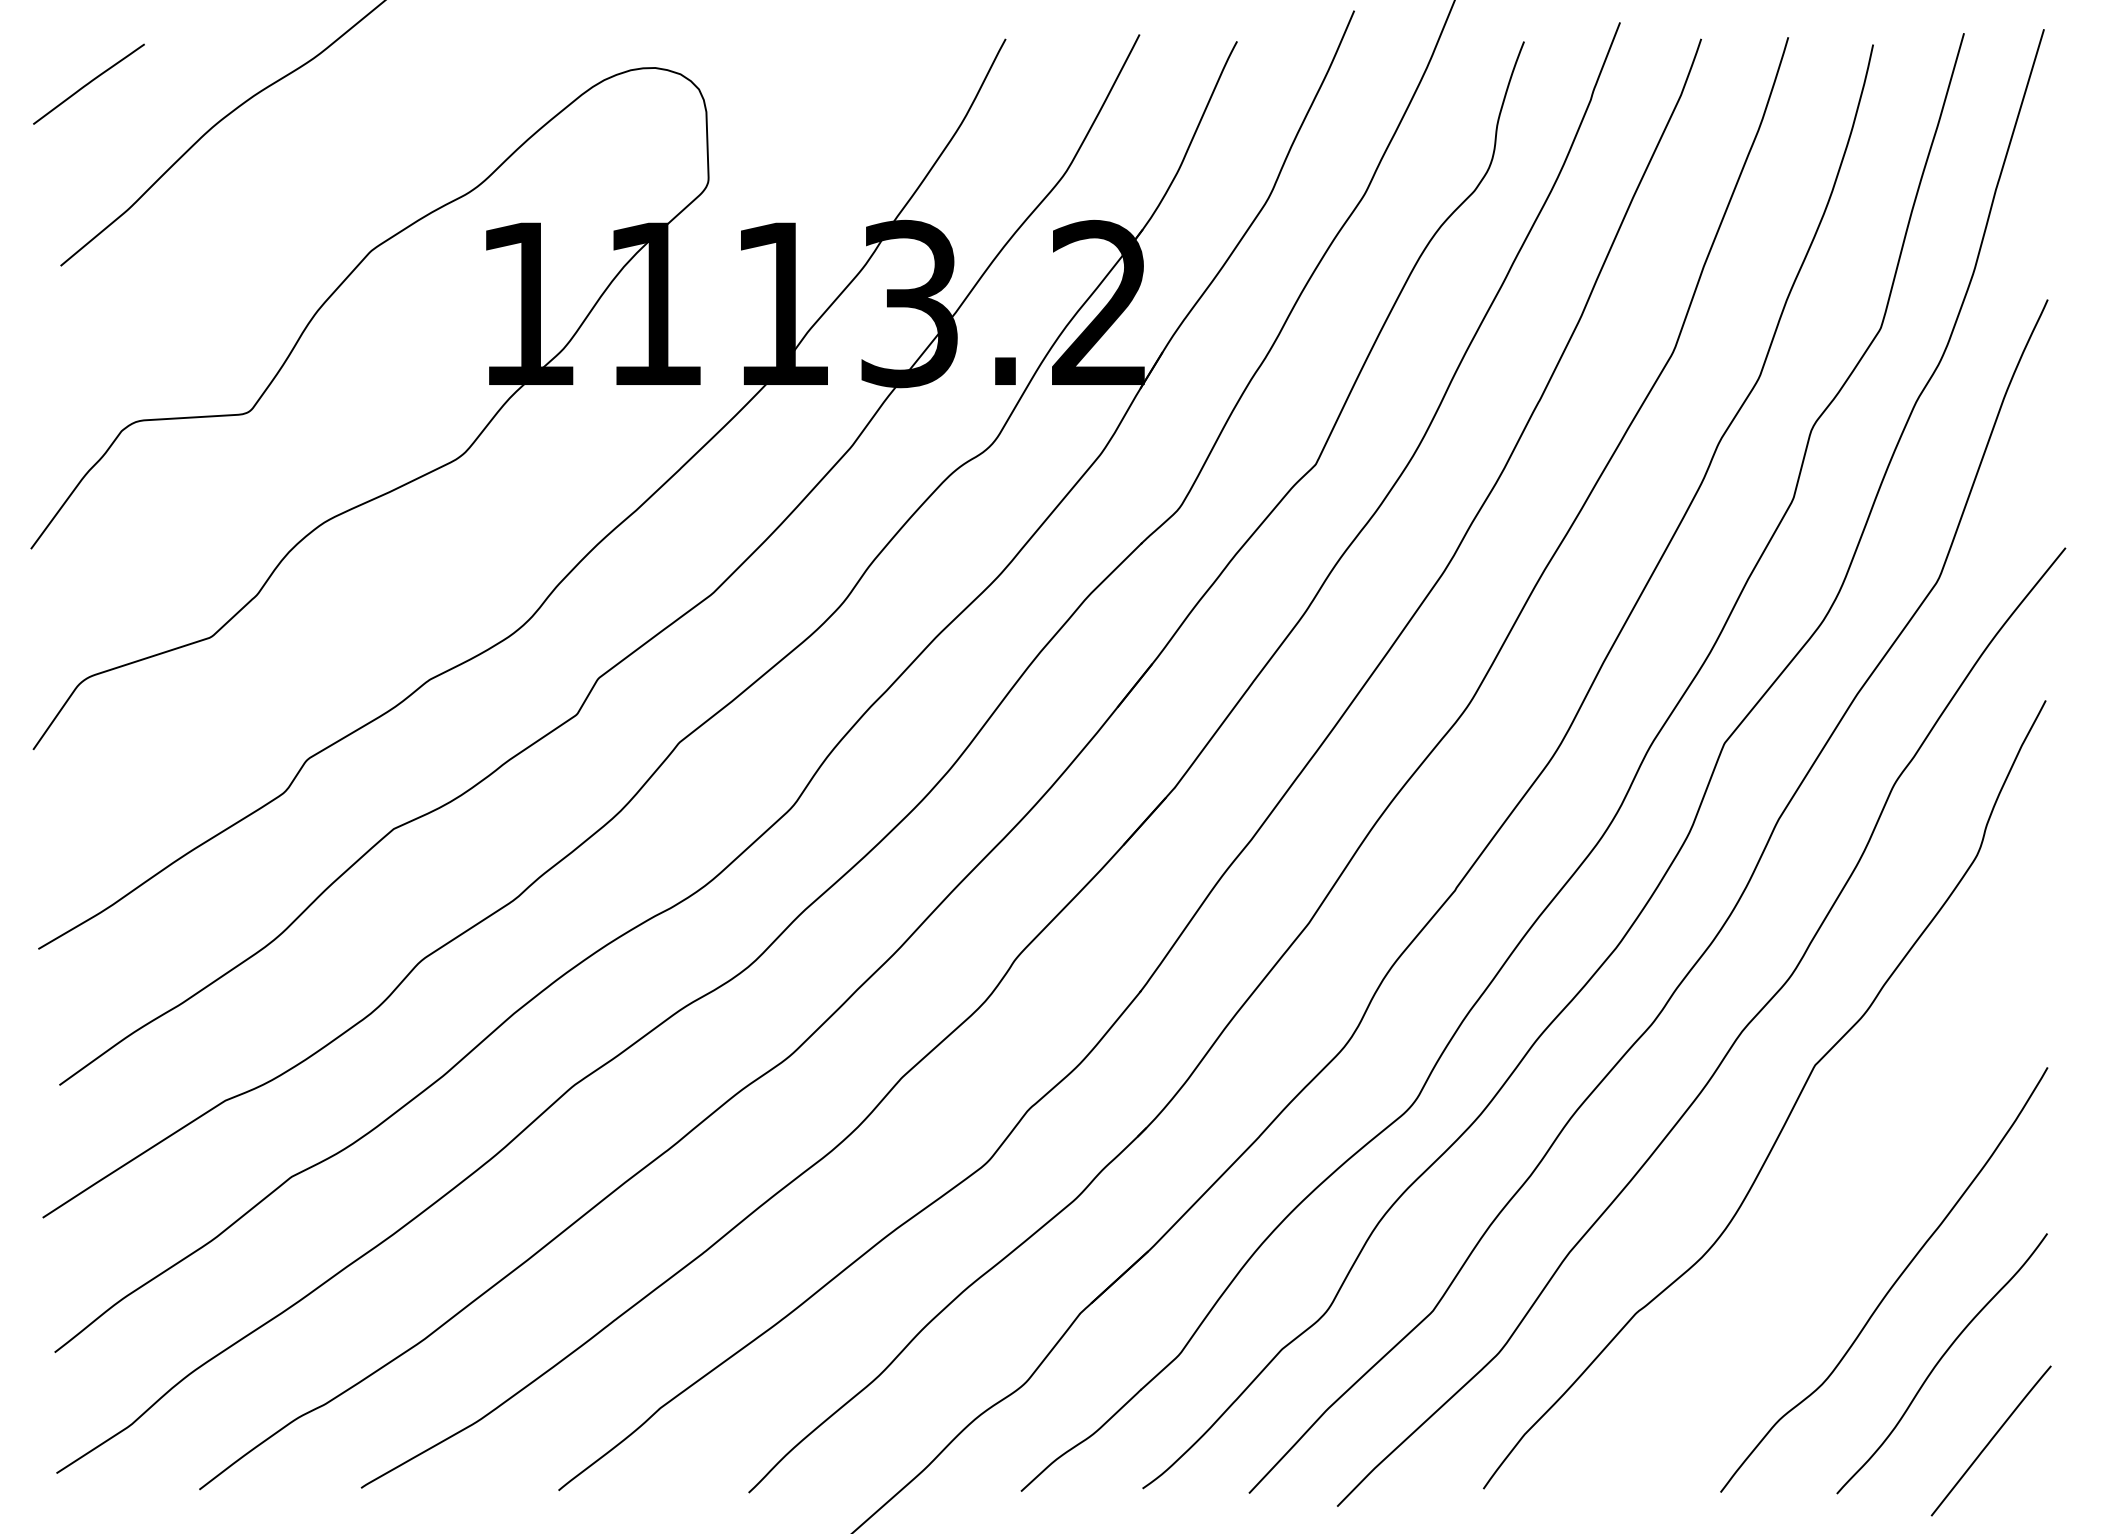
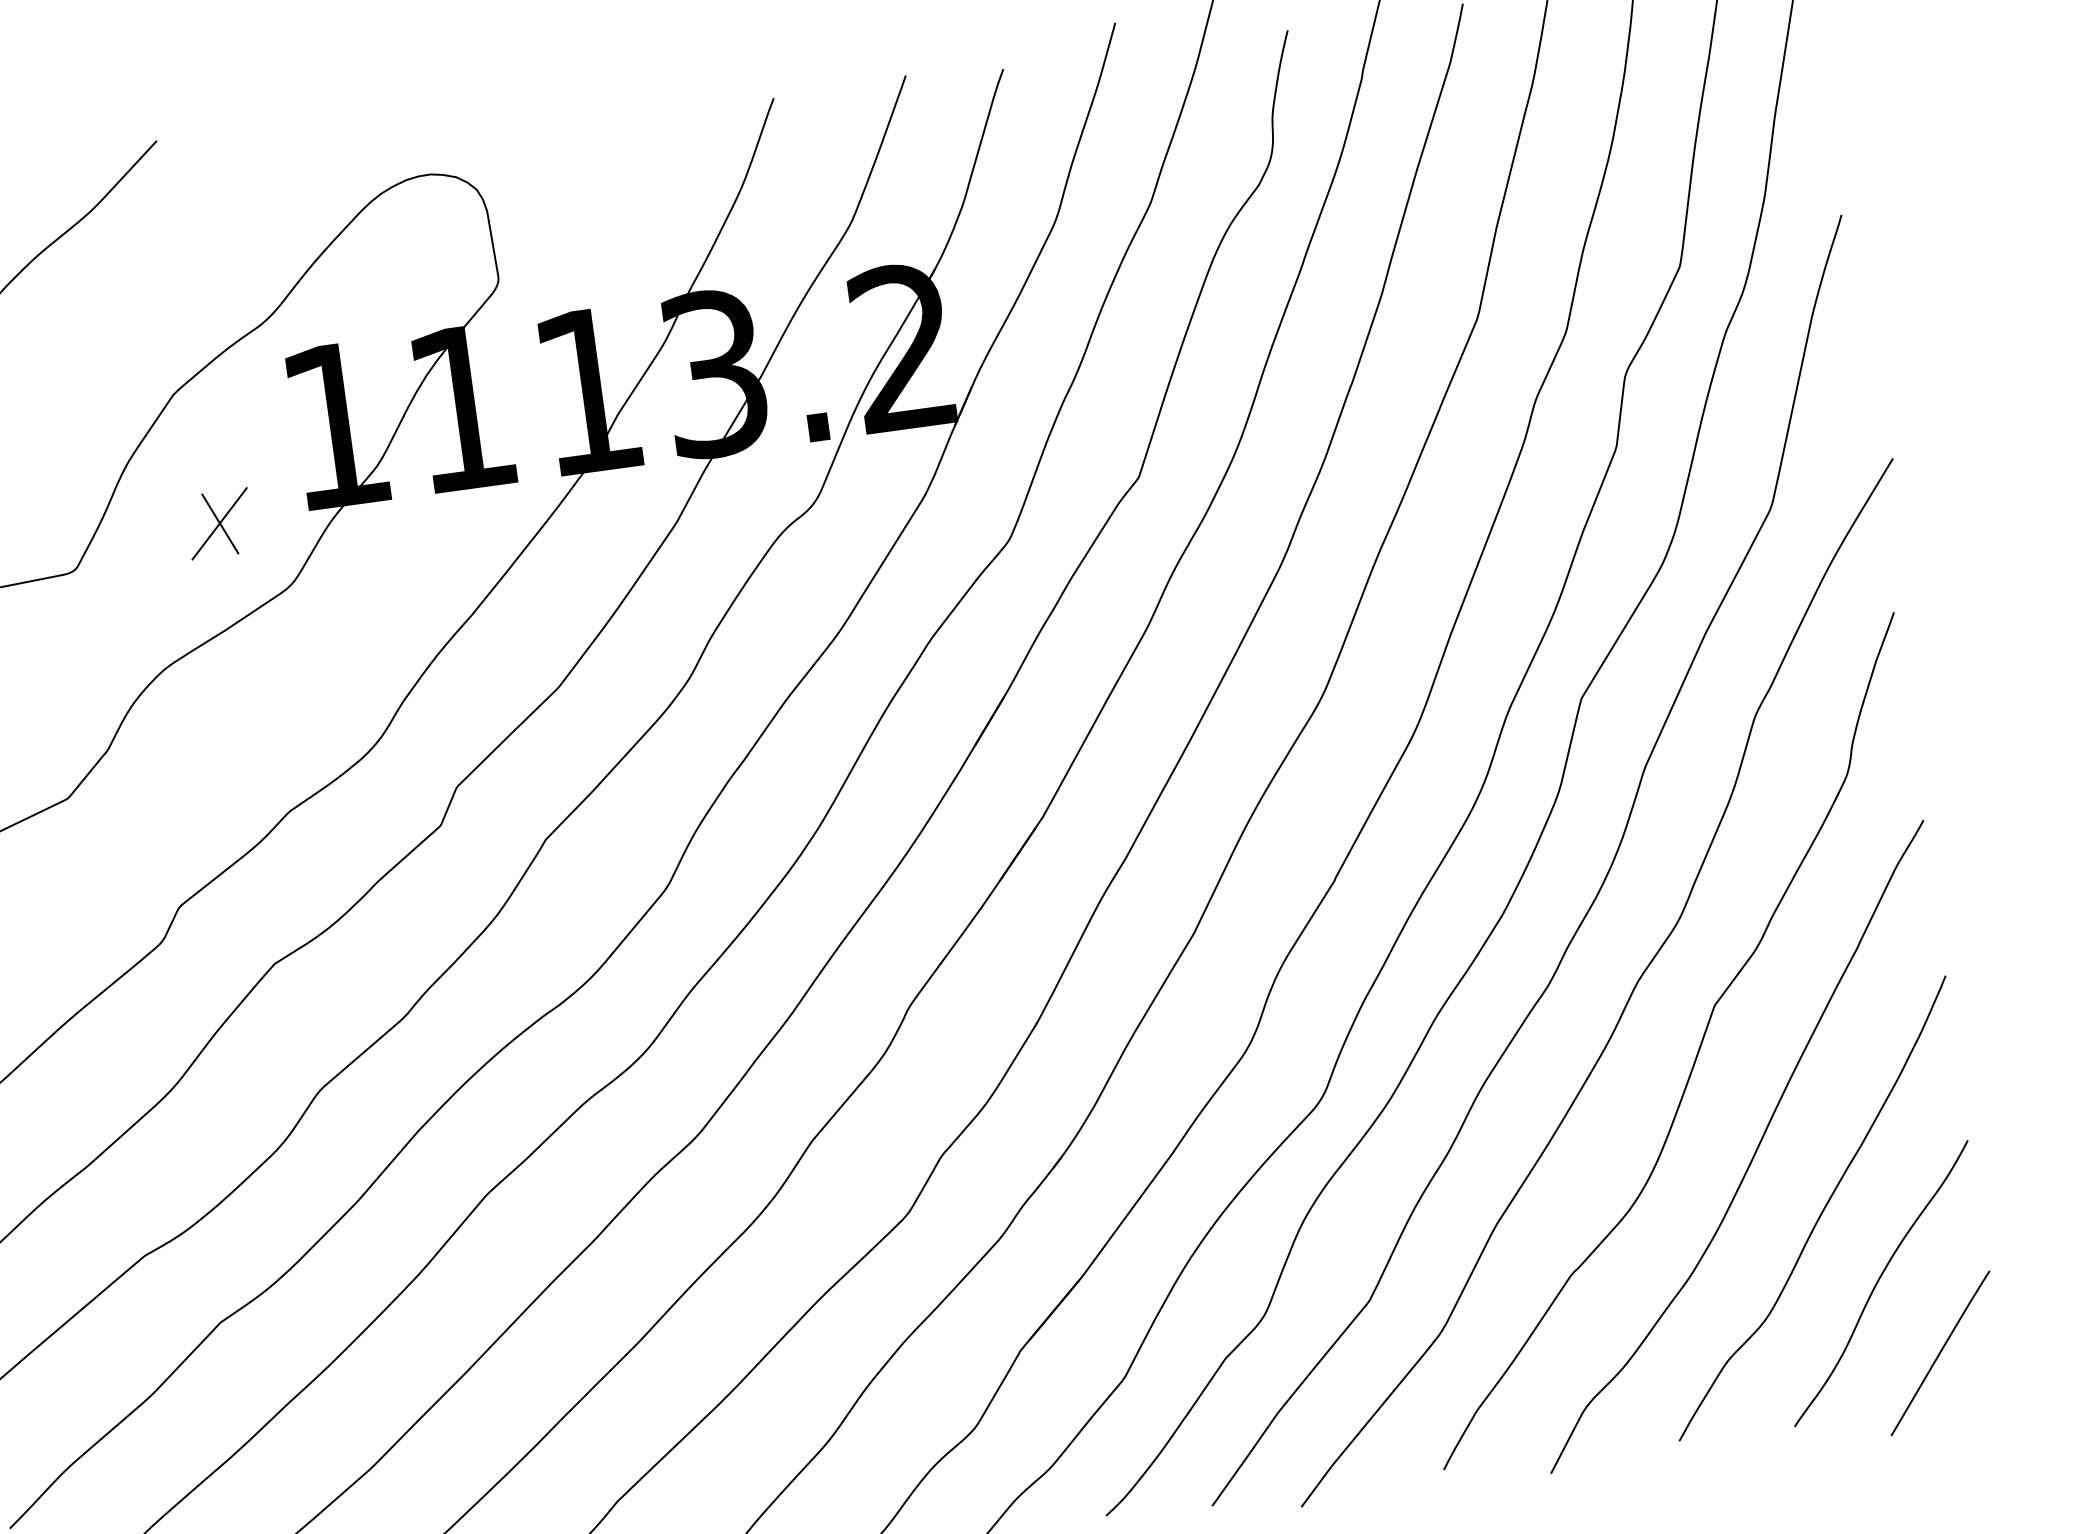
part: (398, 385) -> (219, 523), added
curve: (1833, 1217) -> (1753, 1153), added

